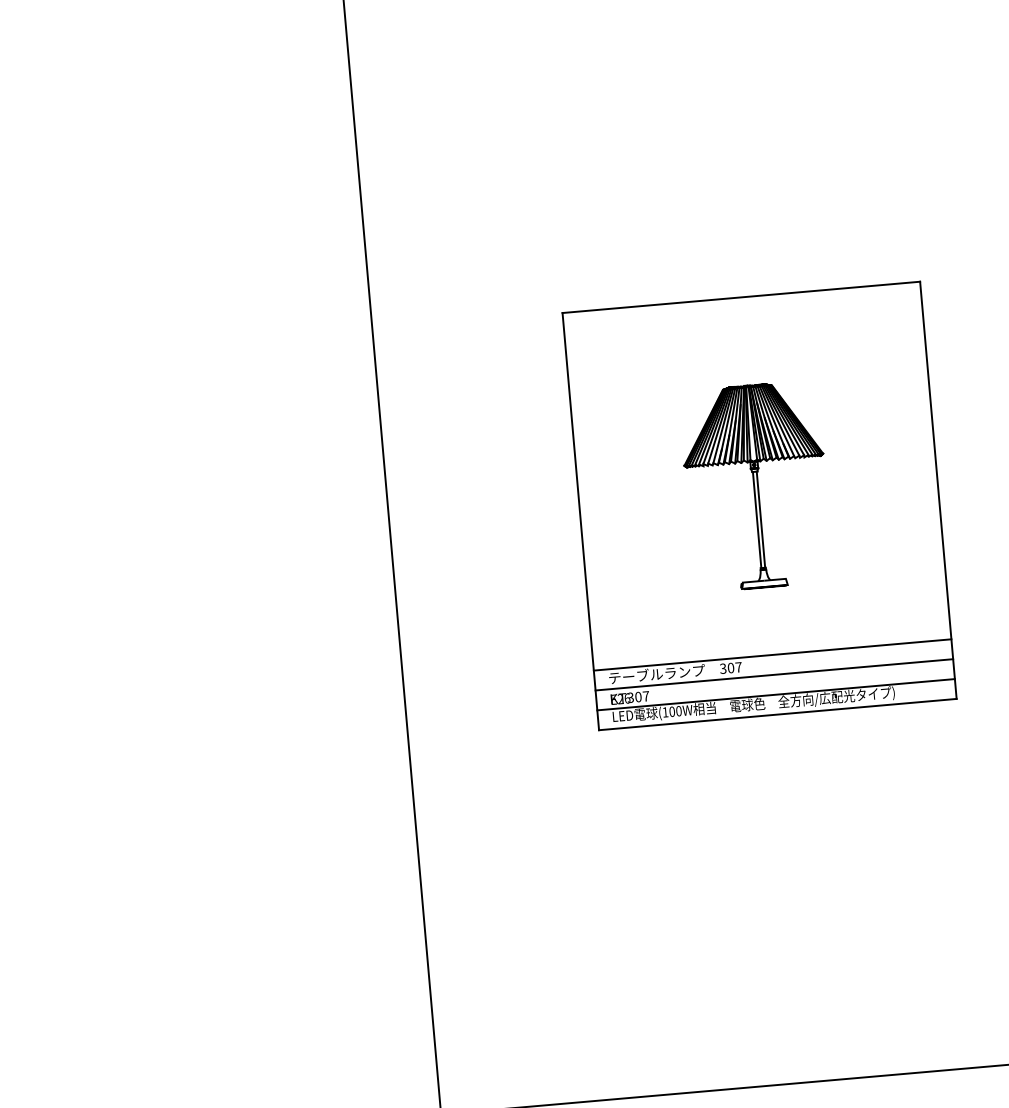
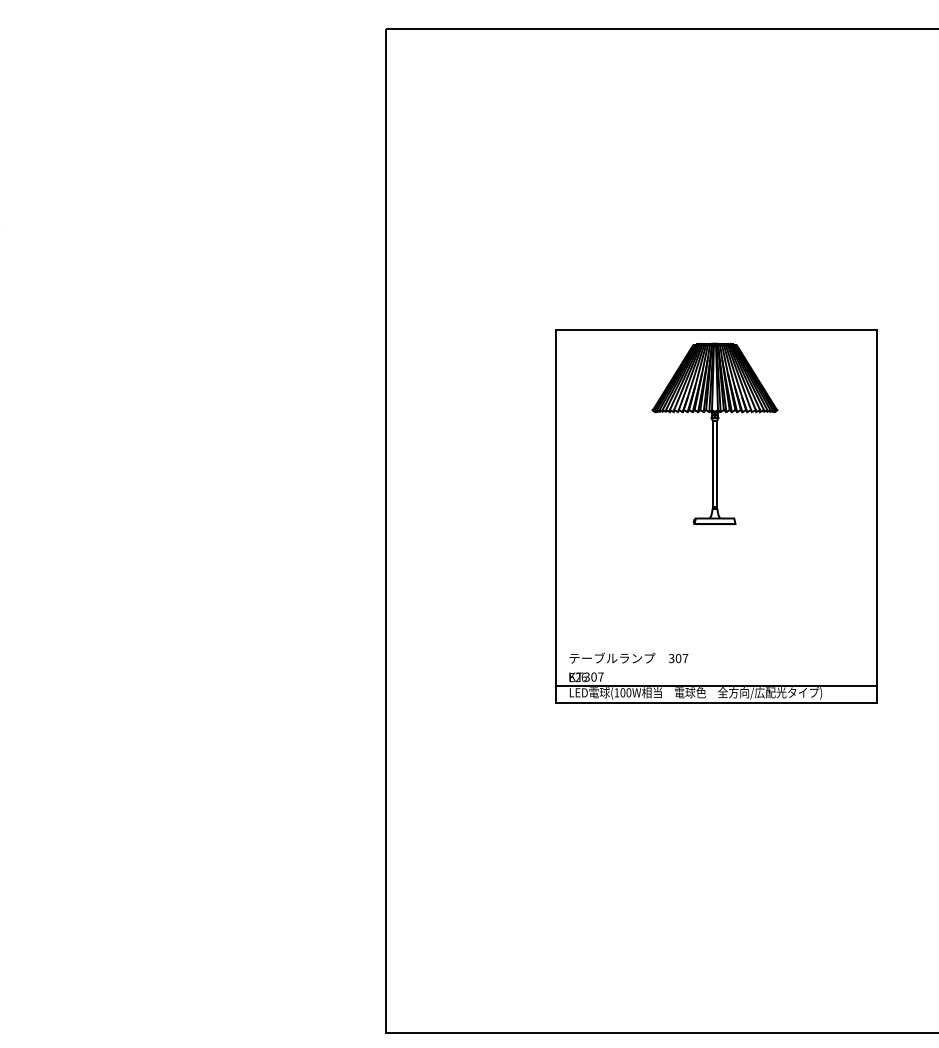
part: (755, 485) -> (714, 433), moved
line: (772, 655) -> (716, 650), removed
line: (774, 674) -> (716, 667), removed

